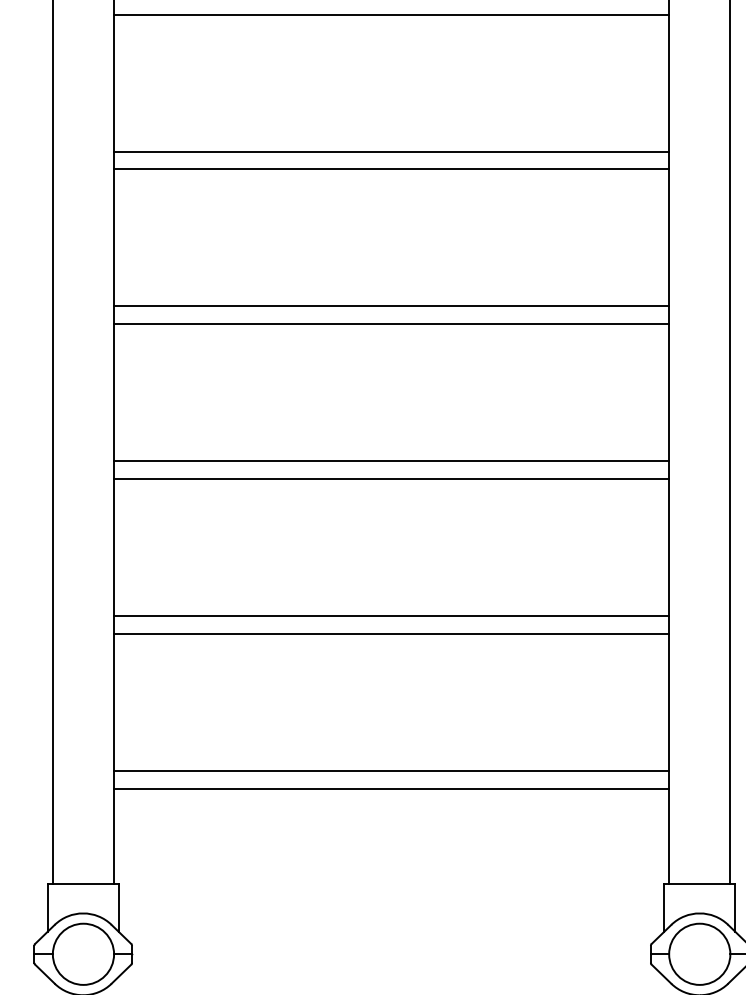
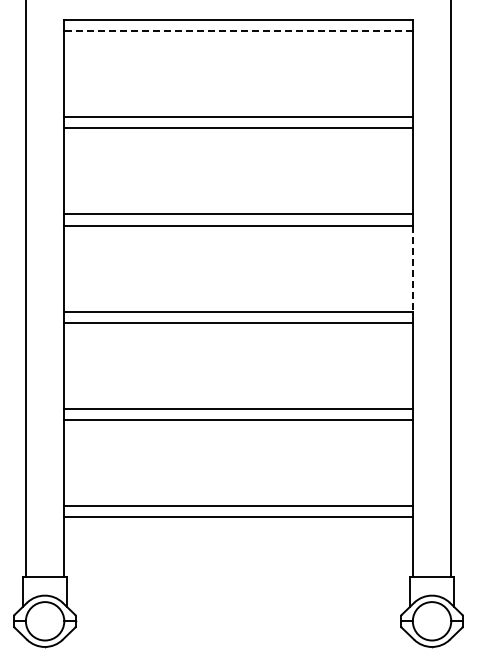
line: (391, 14) -> (238, 31), solid -> dashed
line: (668, 392) -> (412, 268), solid -> dashed

